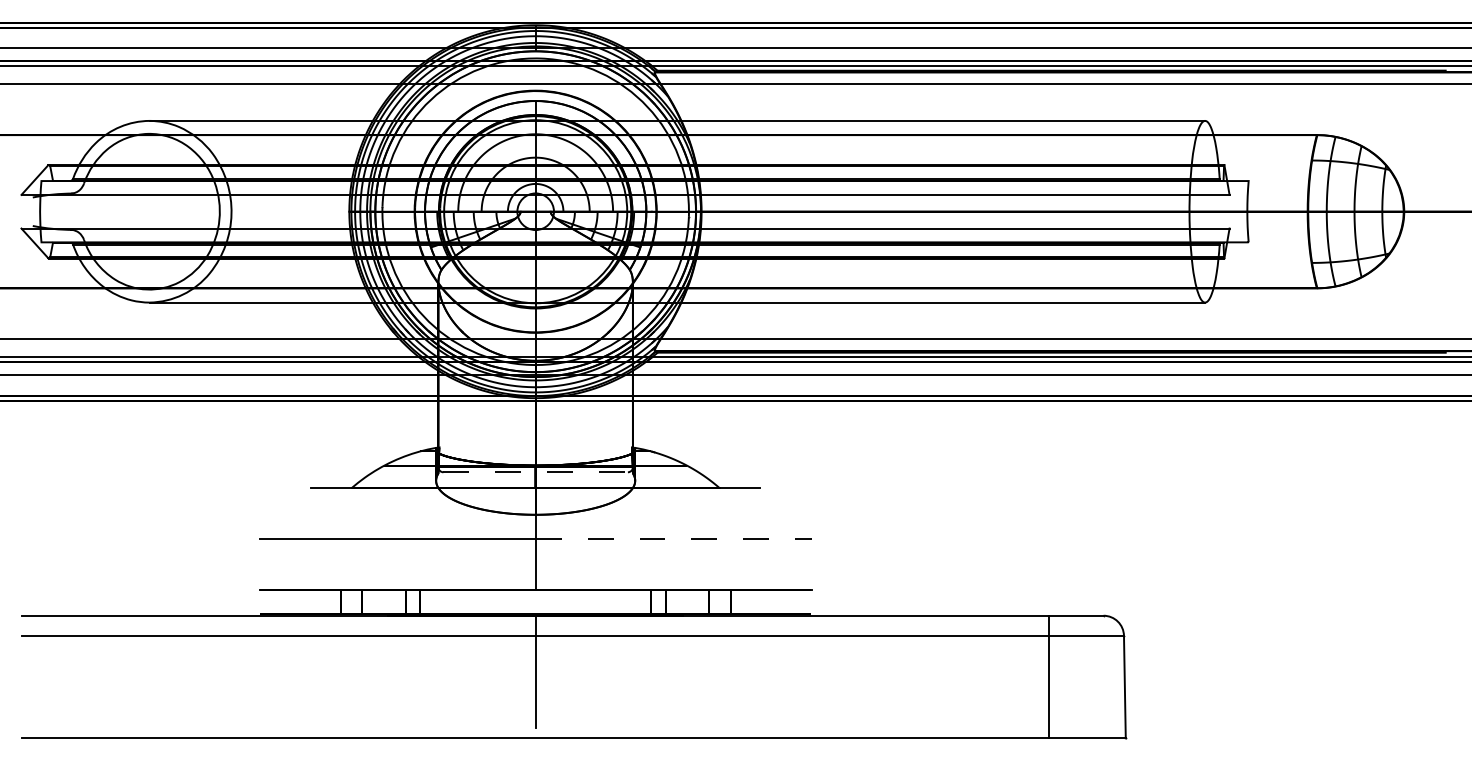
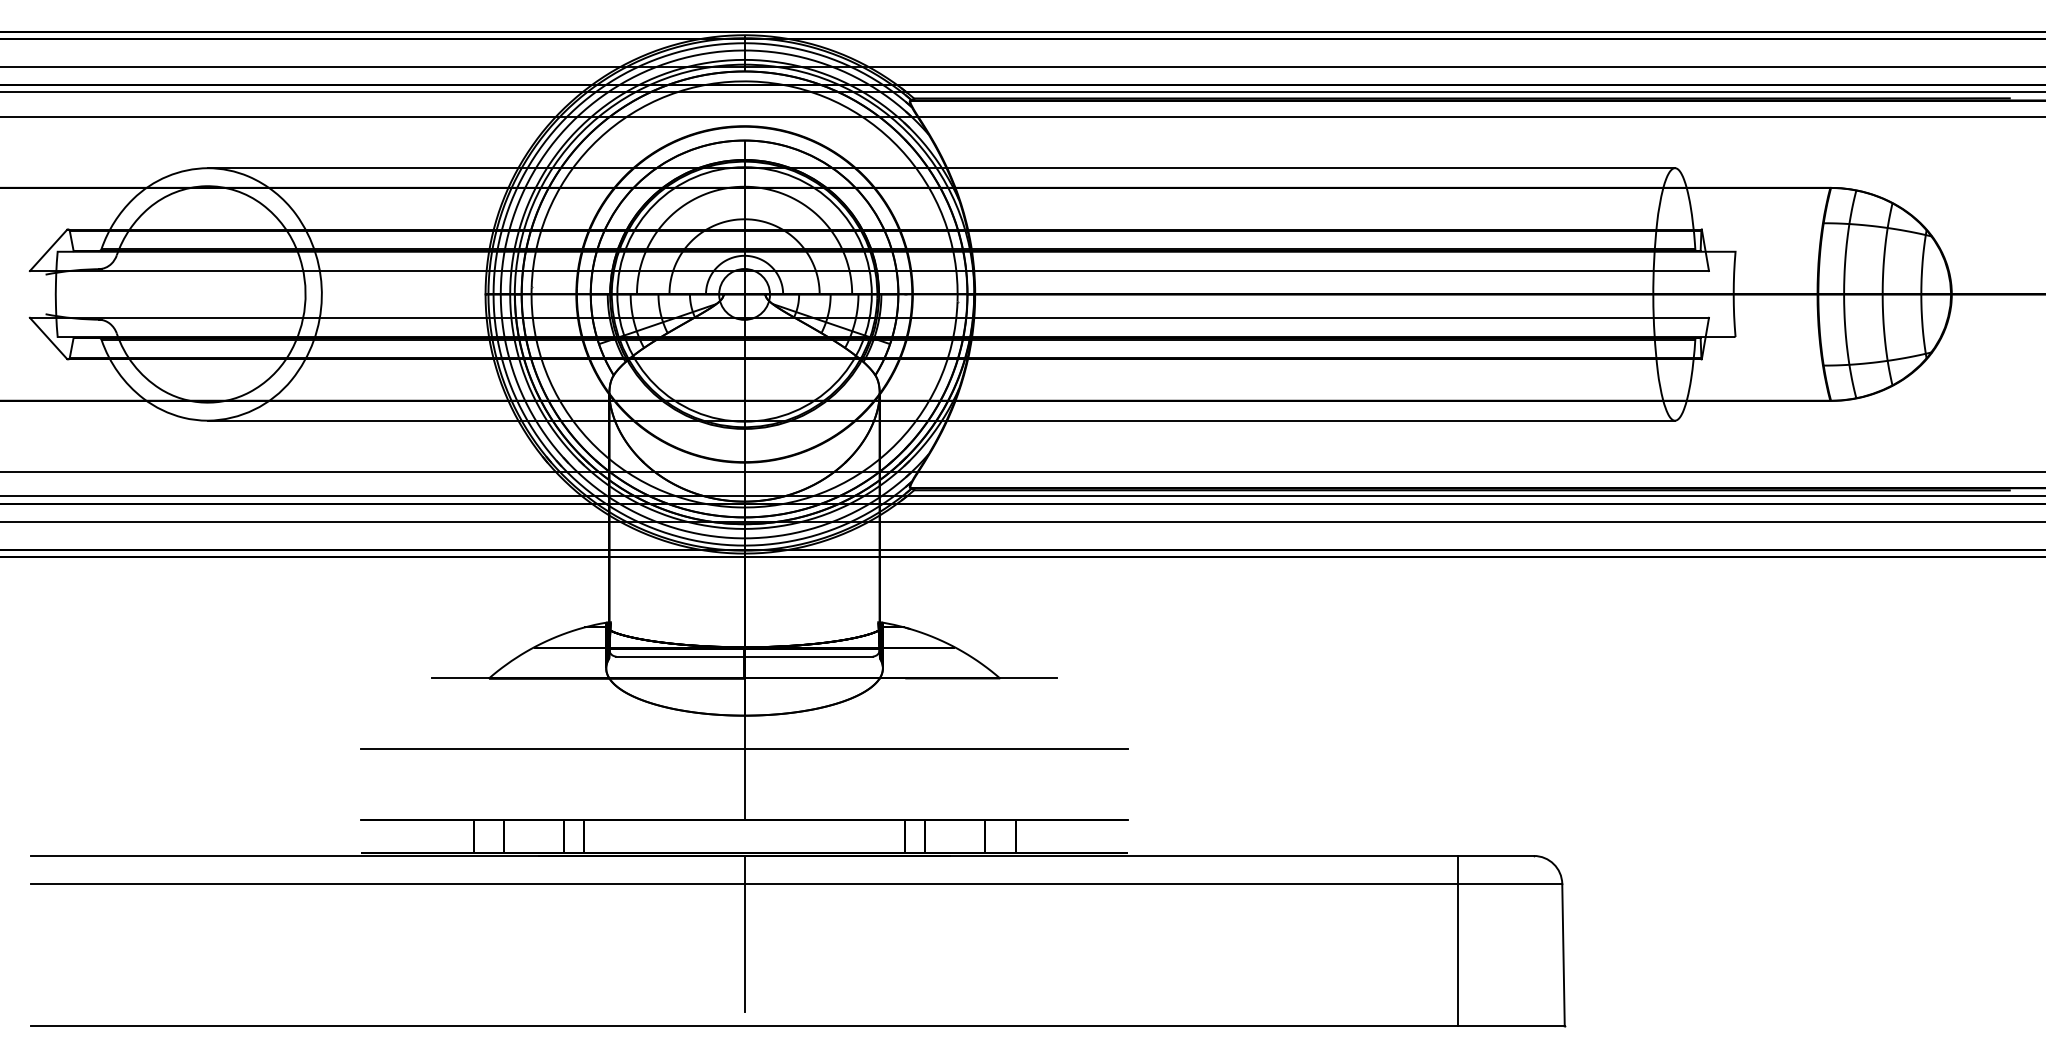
line: (536, 472) -> (745, 656), dashed -> solid
line: (673, 539) -> (936, 749), dashed -> solid

